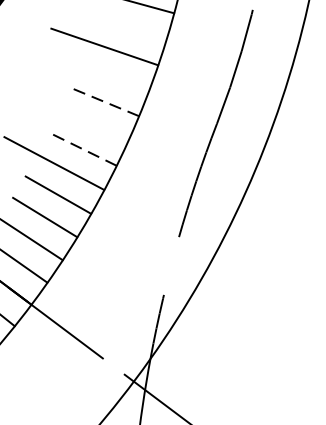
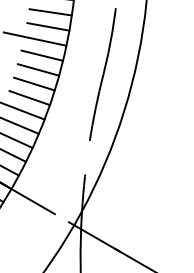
line: (130, 27) -> (48, 26), added
line: (112, 77) -> (41, 55), added
line: (104, 100) -> (38, 69), dashed -> solid
line: (92, 124) -> (33, 83), added
line: (82, 148) -> (29, 97), dashed -> solid

